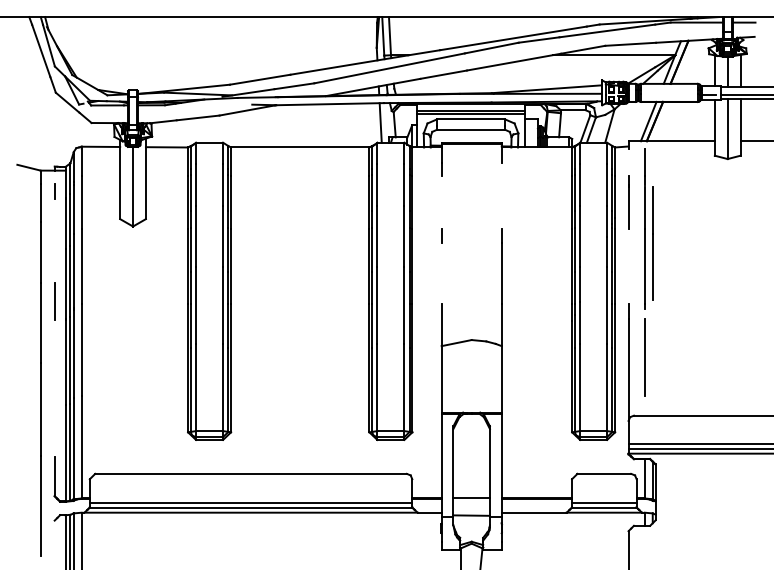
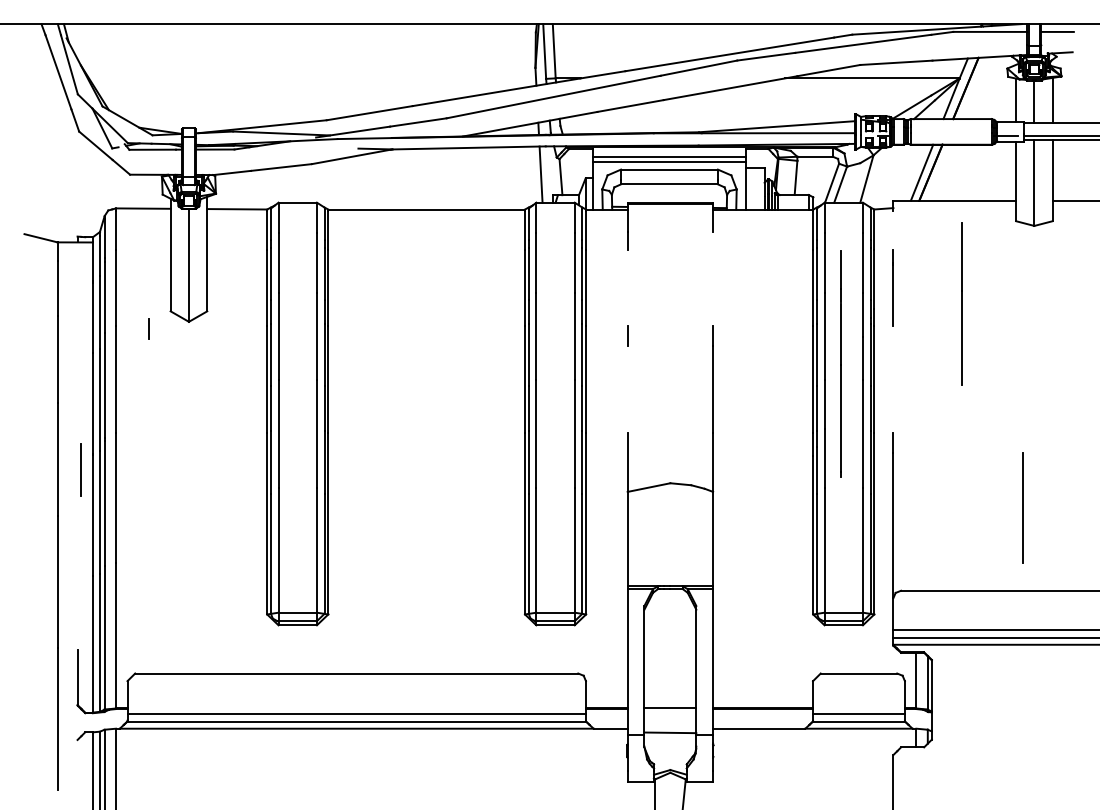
line: (54, 191) -> (148, 328), moved
line: (644, 228) -> (840, 363), moved
line: (652, 243) -> (961, 303), moved
line: (54, 301) -> (80, 469), moved
line: (644, 357) -> (1022, 507), moved

